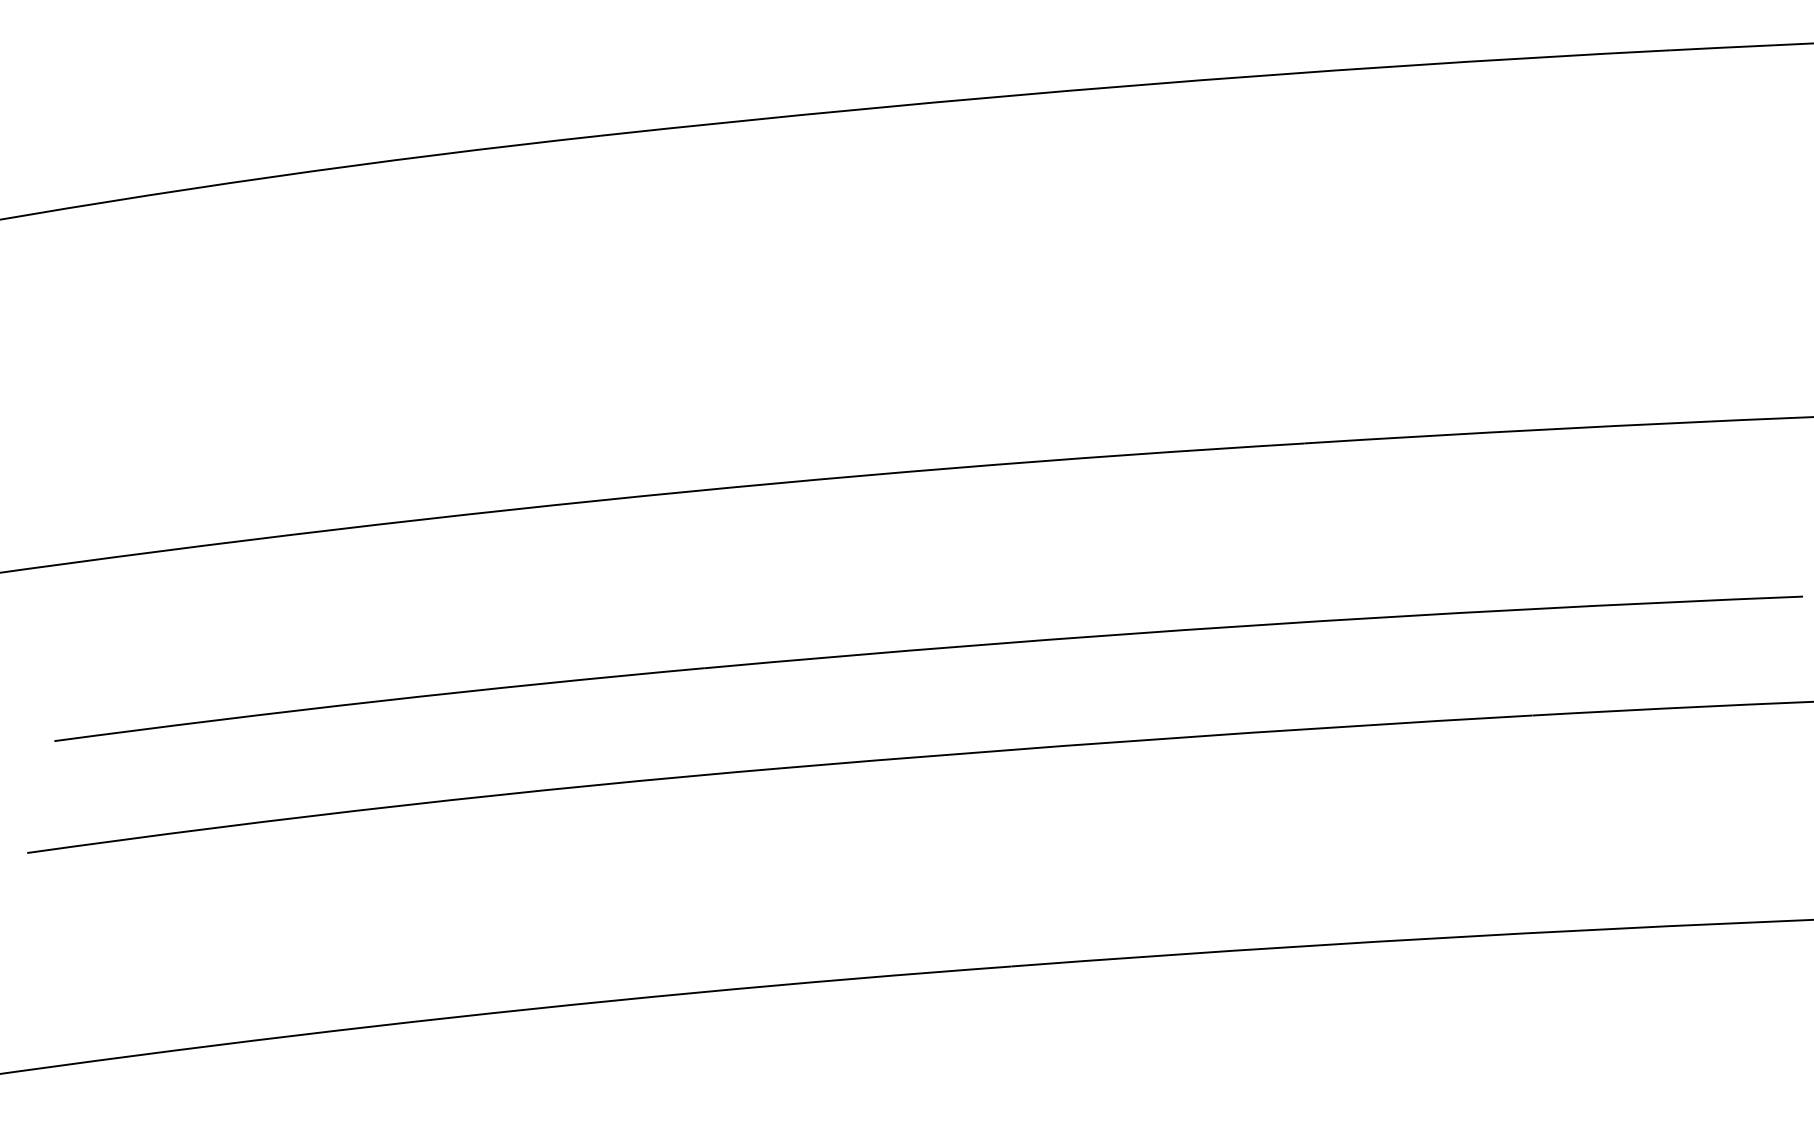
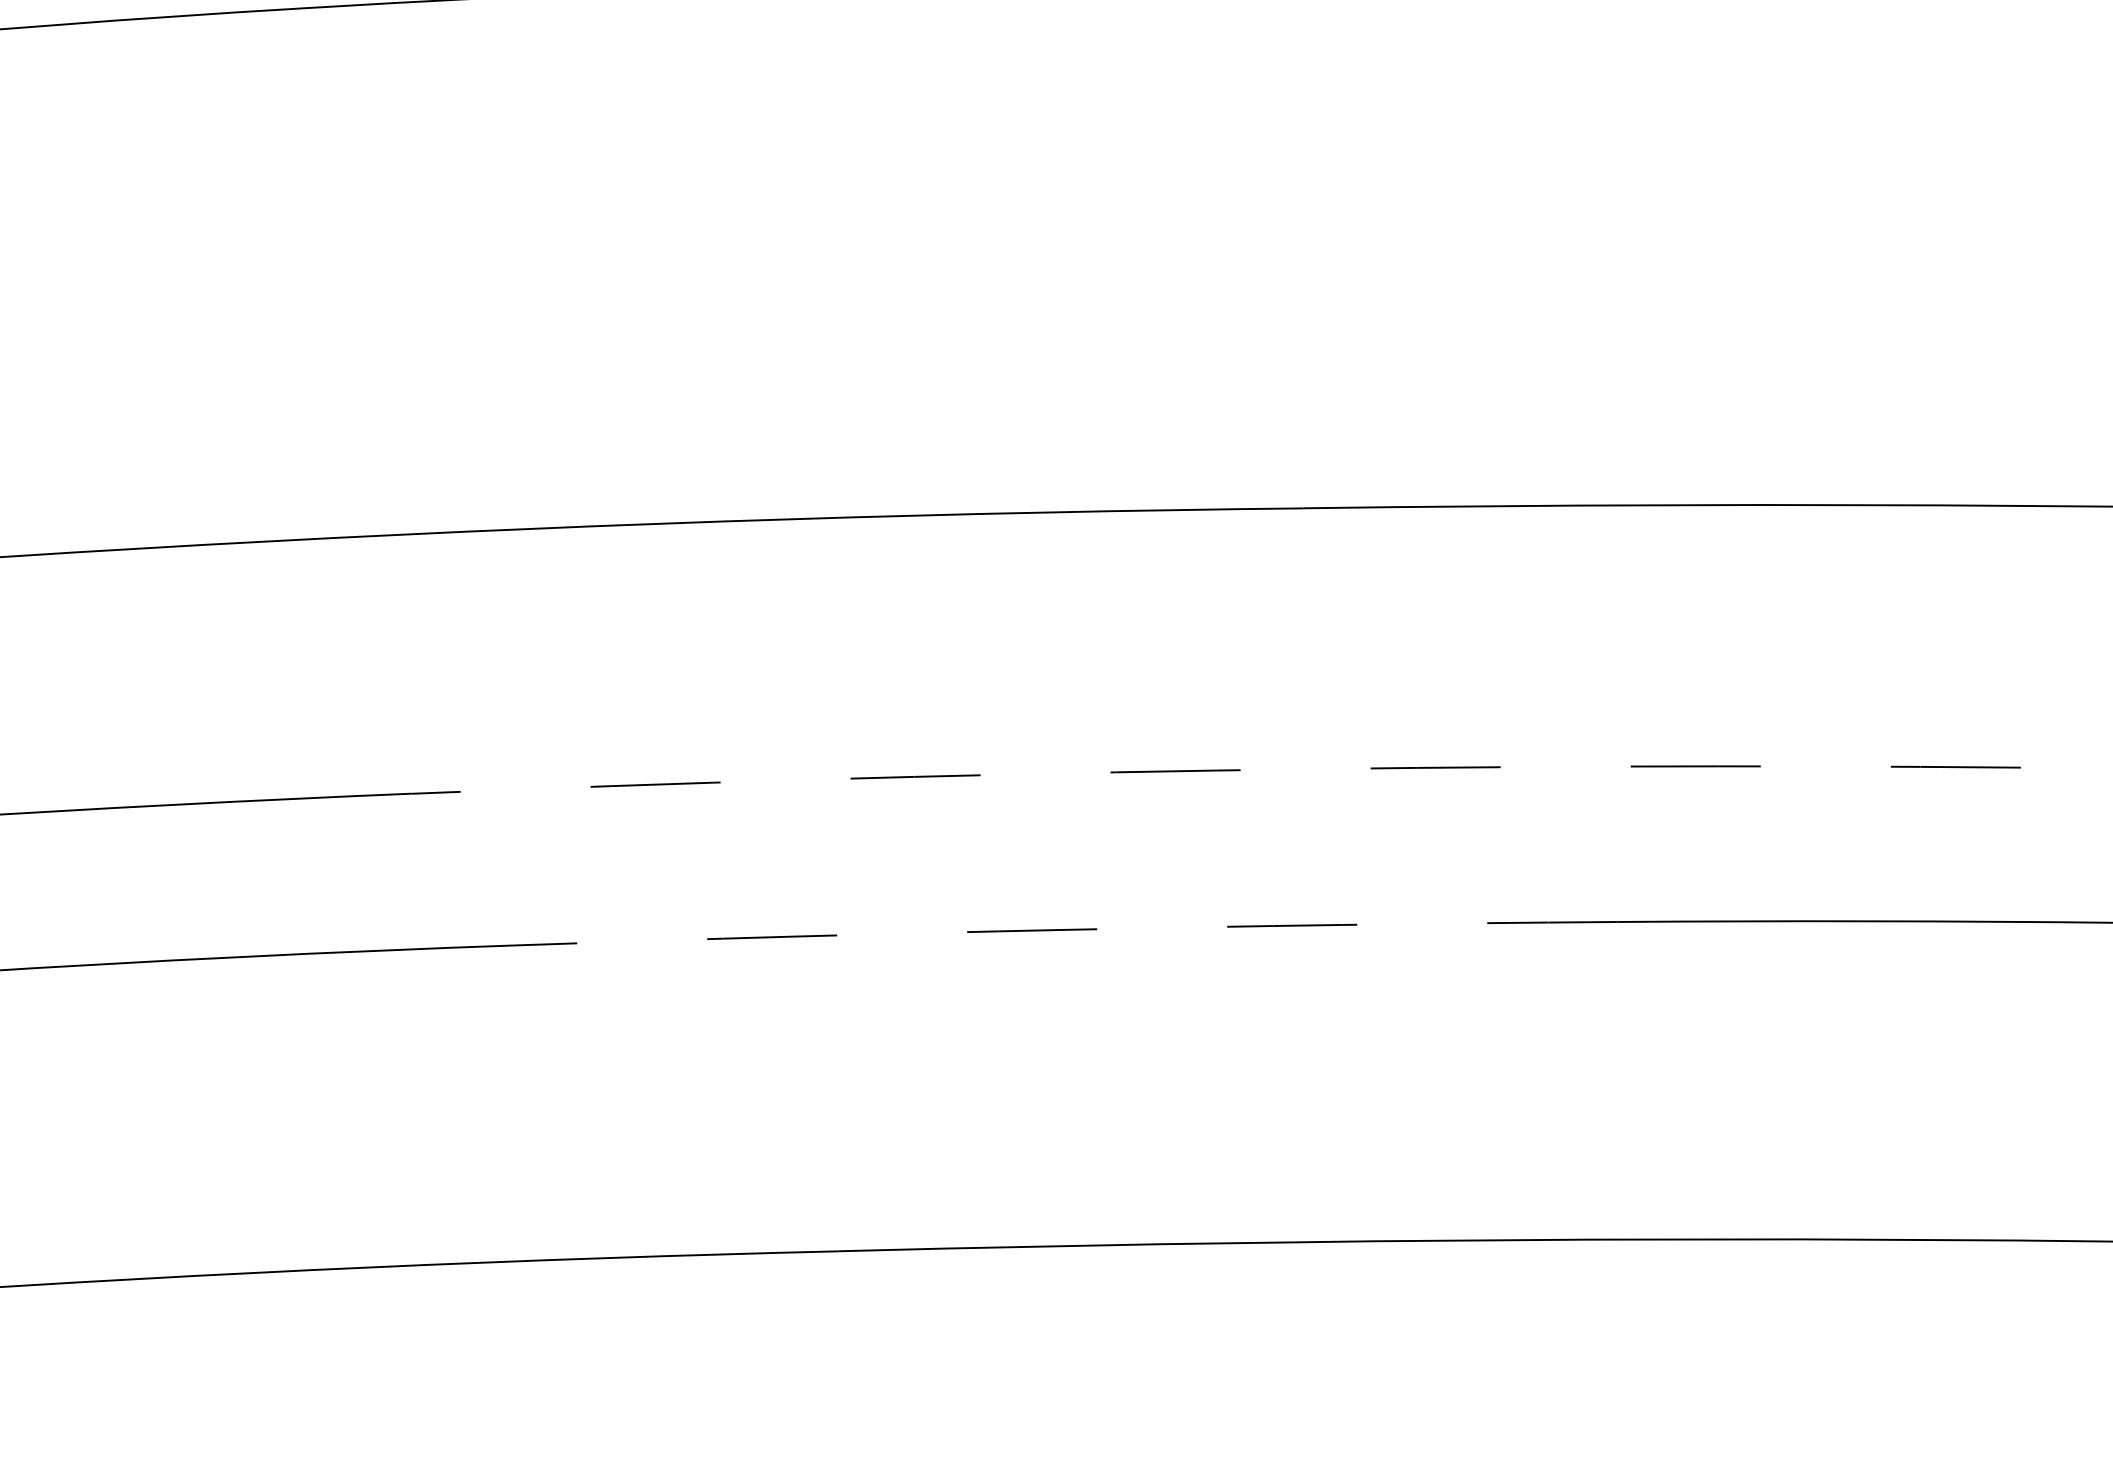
arc: (1253, 625) -> (1216, 770), solid -> dashed
arc: (1157, 739) -> (1067, 930), solid -> dashed

